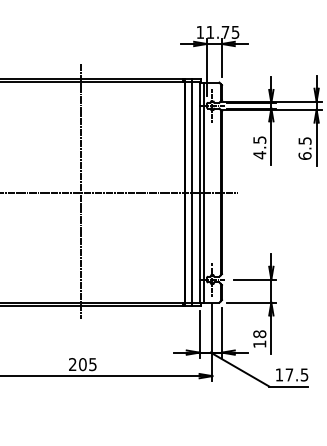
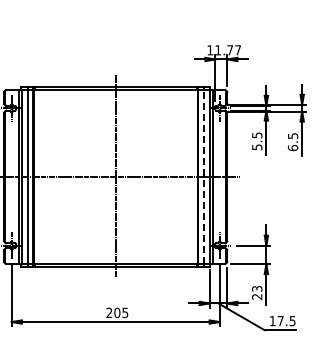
text: (234, 32) -> (237, 50), 11.75 -> 11.77
text: (260, 155) -> (257, 147), 4.5 -> 5.5
line: (191, 192) -> (203, 176), solid -> dashed
text: (260, 338) -> (257, 292), 18 -> 23

